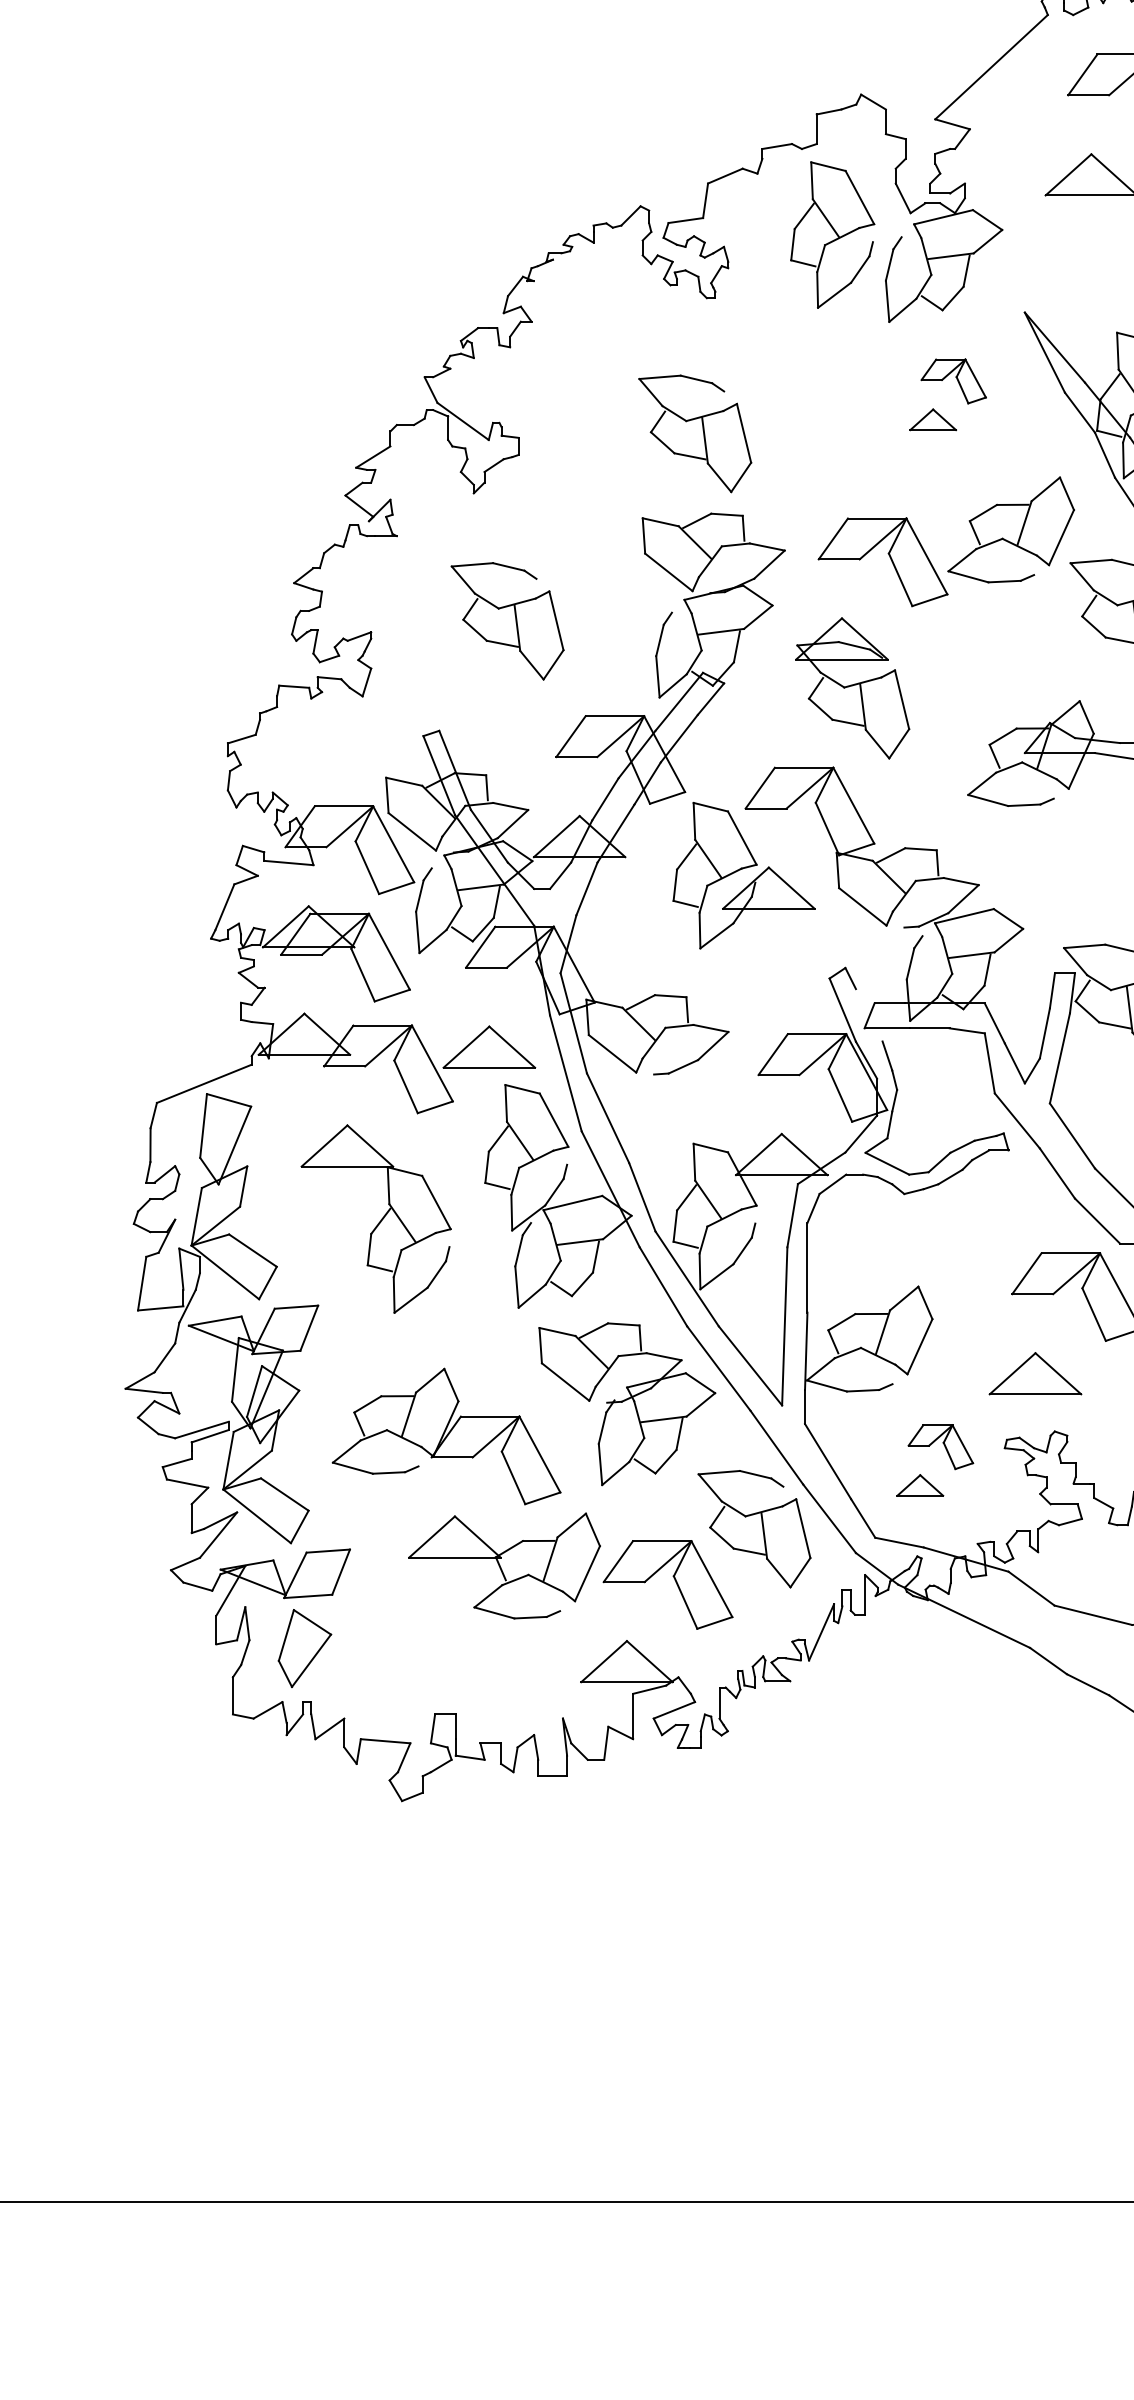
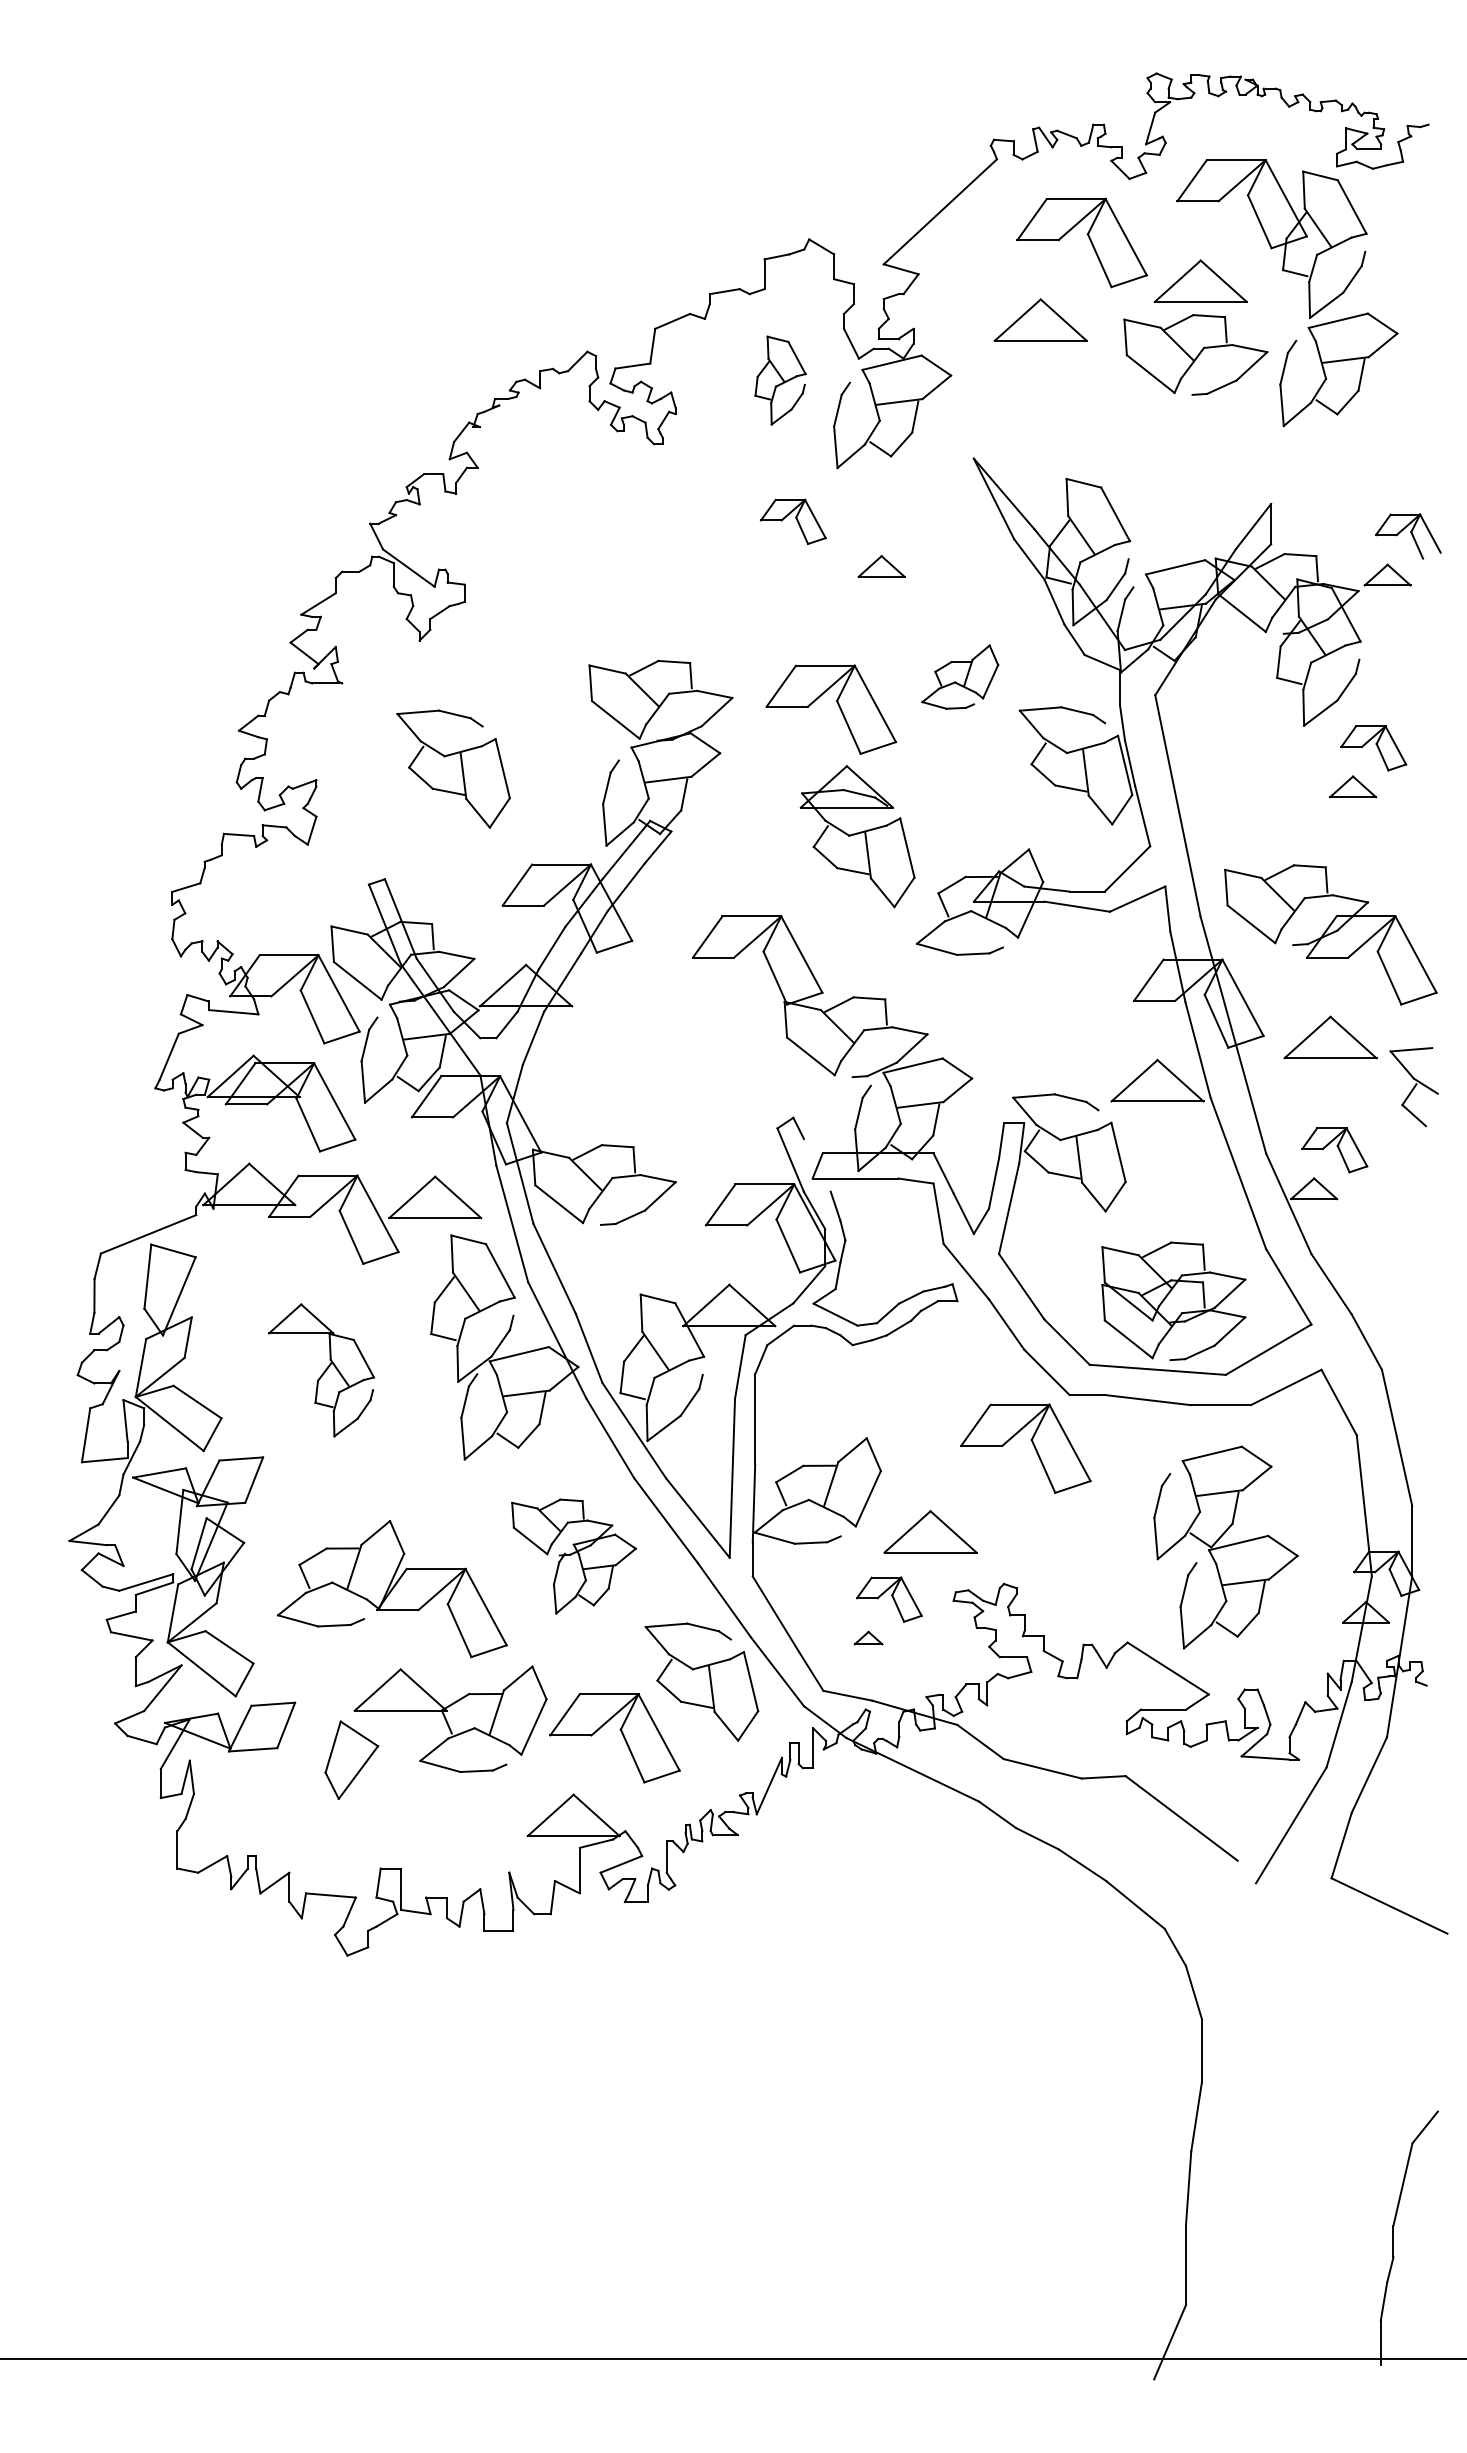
part: (832, 234) -> (780, 380), size x0.6
part: (952, 381) -> (792, 521), moved
part: (695, 433) -> (642, 580), removed
part: (1011, 529) -> (960, 676), size x0.6
part: (852, 688) -> (857, 836), moved
part: (744, 875) -> (691, 1024), removed
part: (376, 1219) -> (321, 1370), size x0.7
part: (1035, 1373) -> (930, 1531), moved
part: (626, 1404) -> (573, 1556), size x0.7
part: (920, 1484) -> (868, 1637), size x0.6
part: (304, 1647) -> (351, 1759), moved

